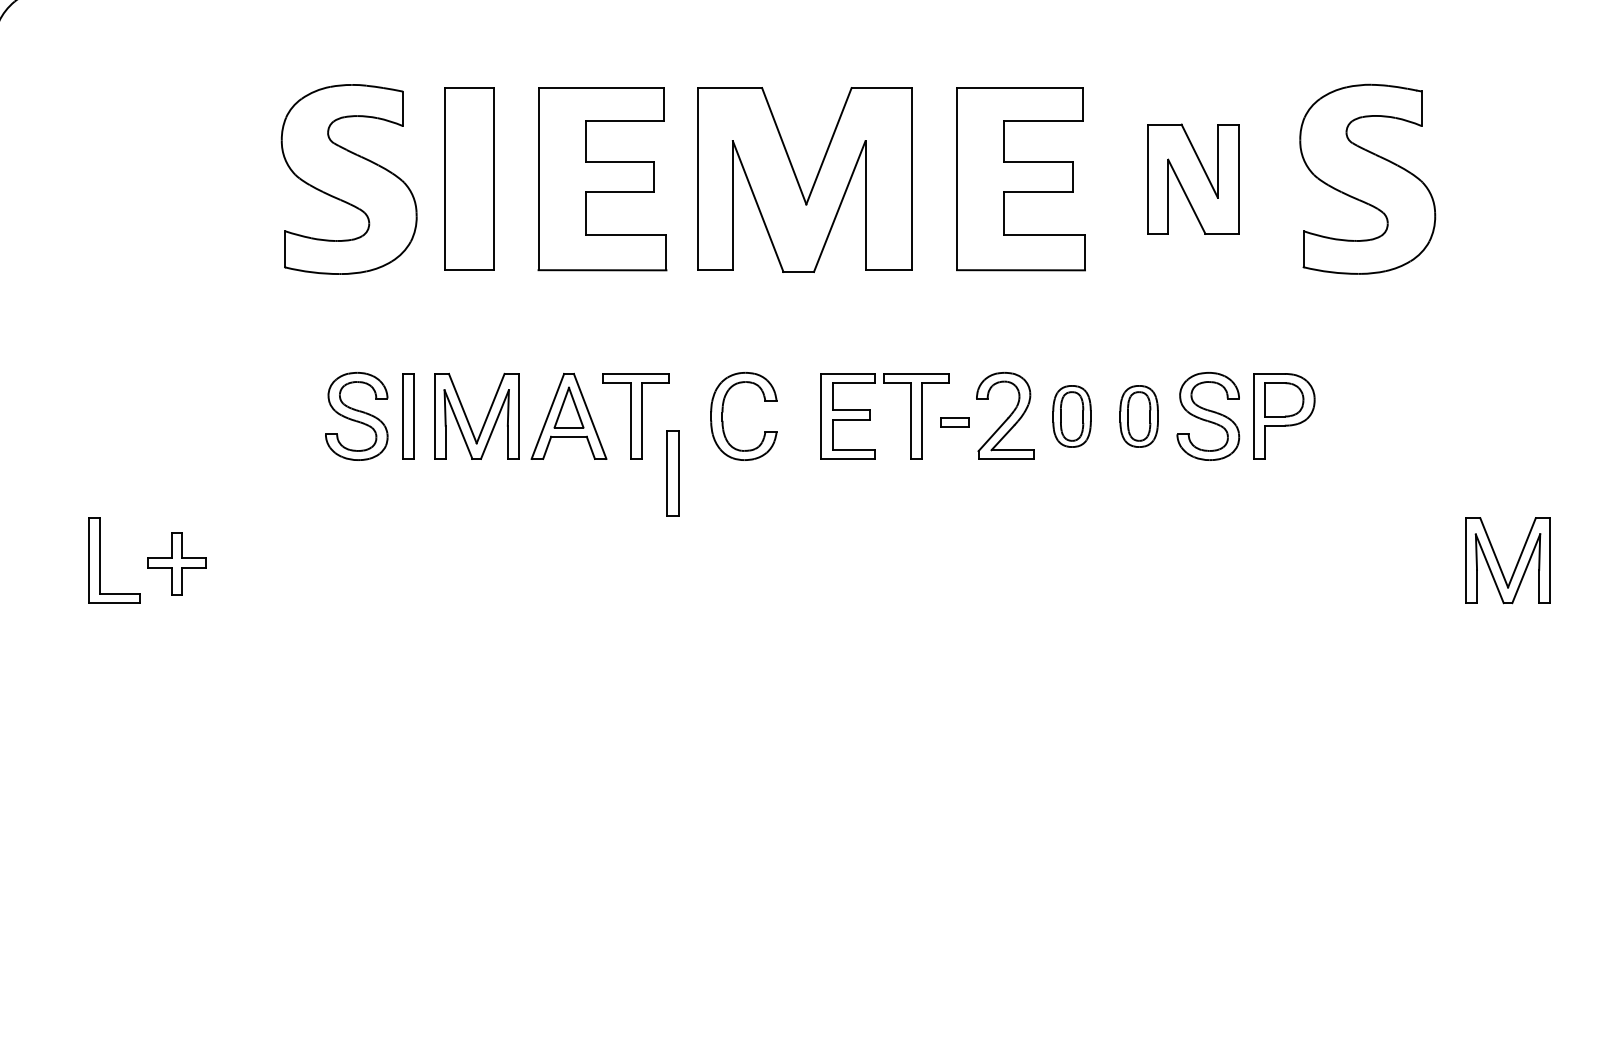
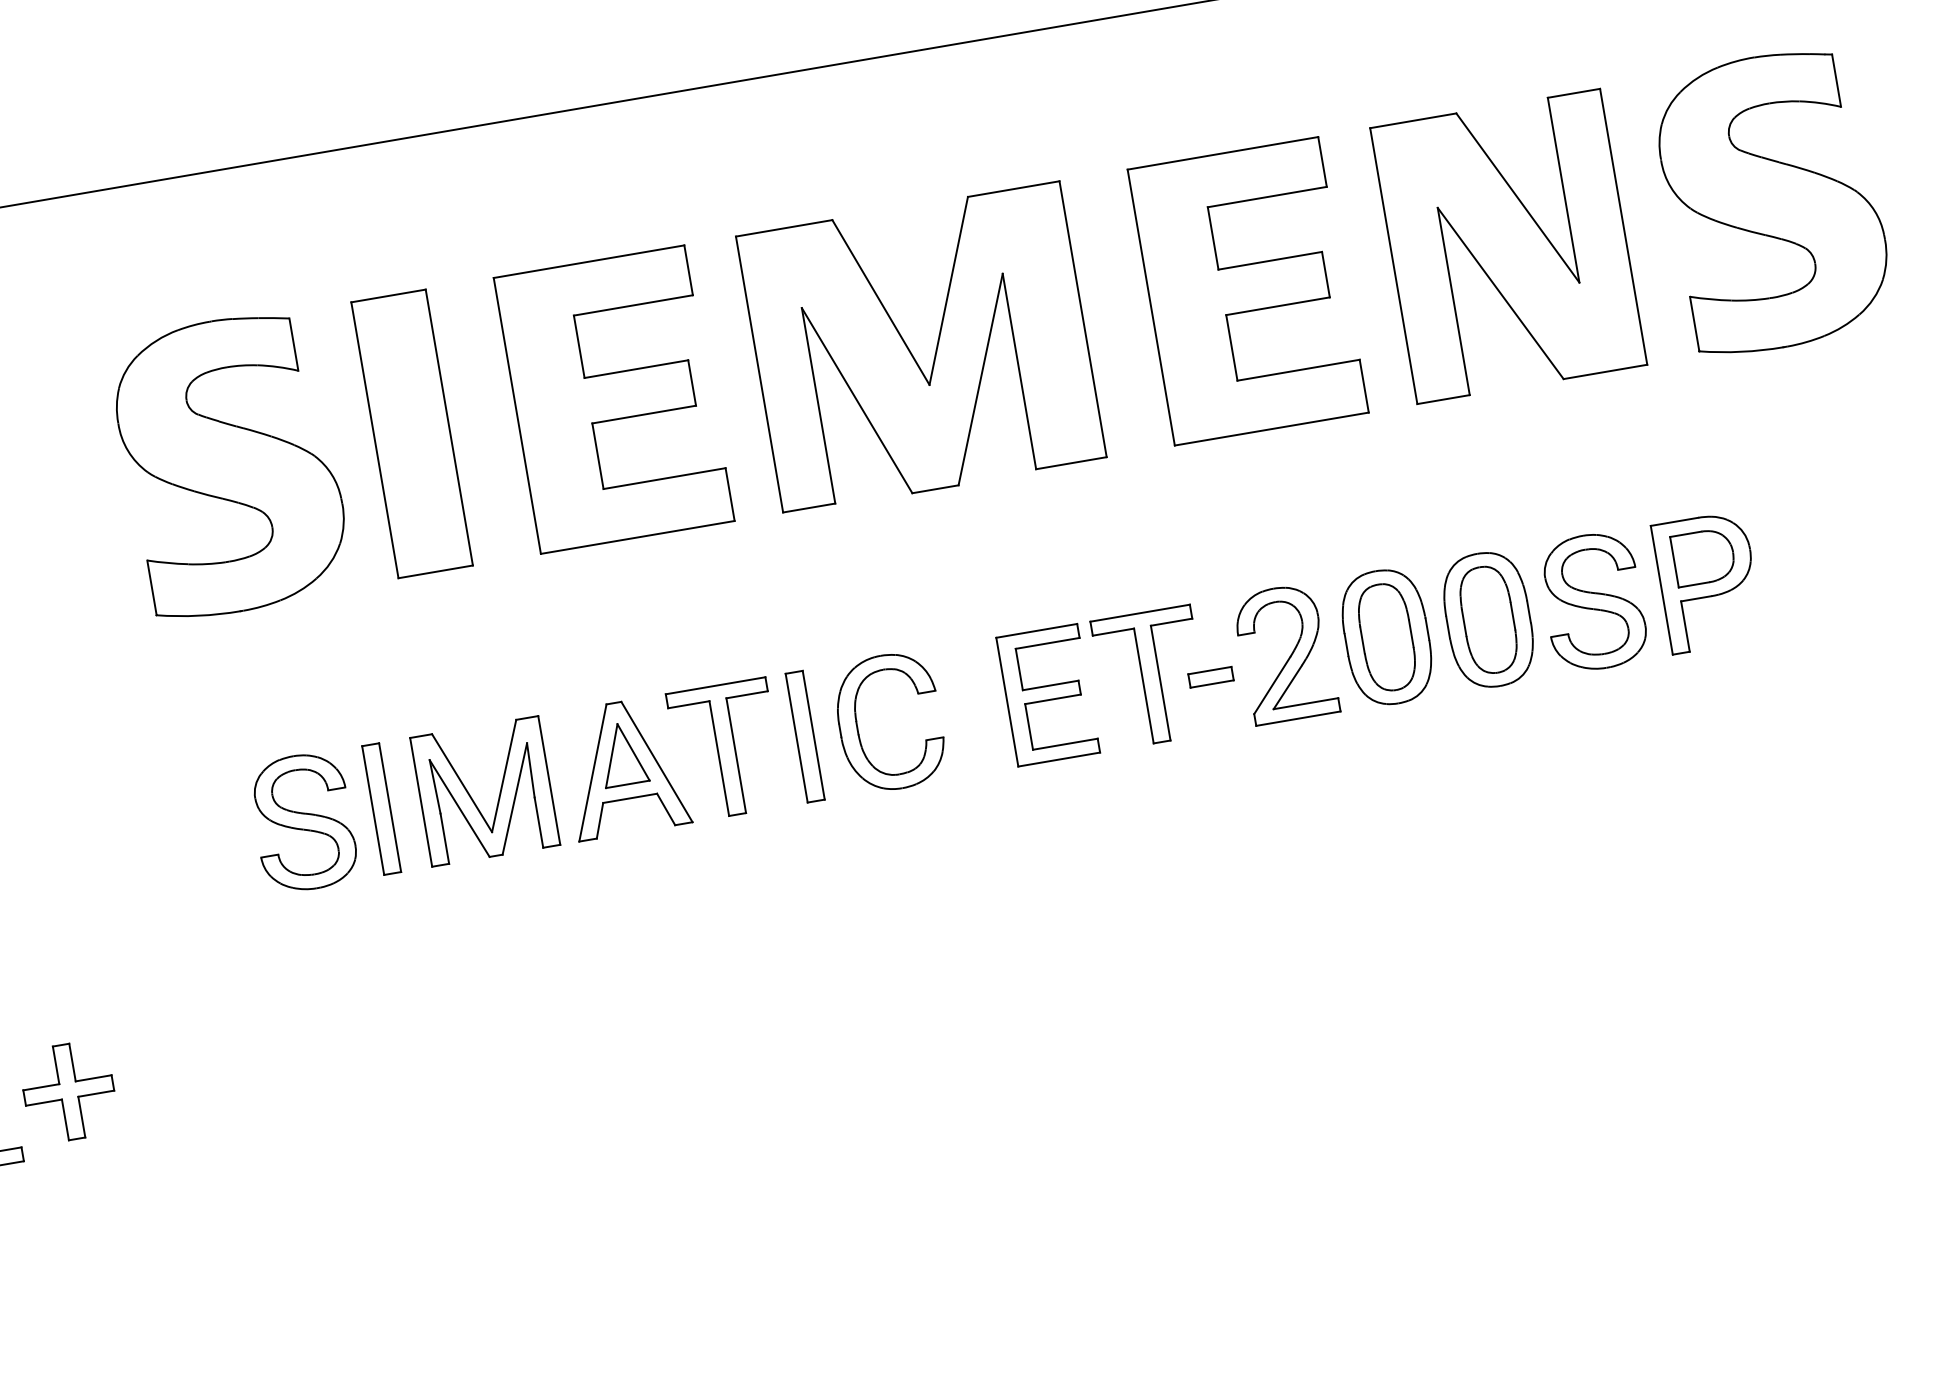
part: (1192, 179) -> (1507, 247), size x1.67
part: (1071, 416) -> (1386, 637), size x1.43
part: (1138, 416) -> (1487, 620), size x1.43
part: (672, 473) -> (804, 736), moved

